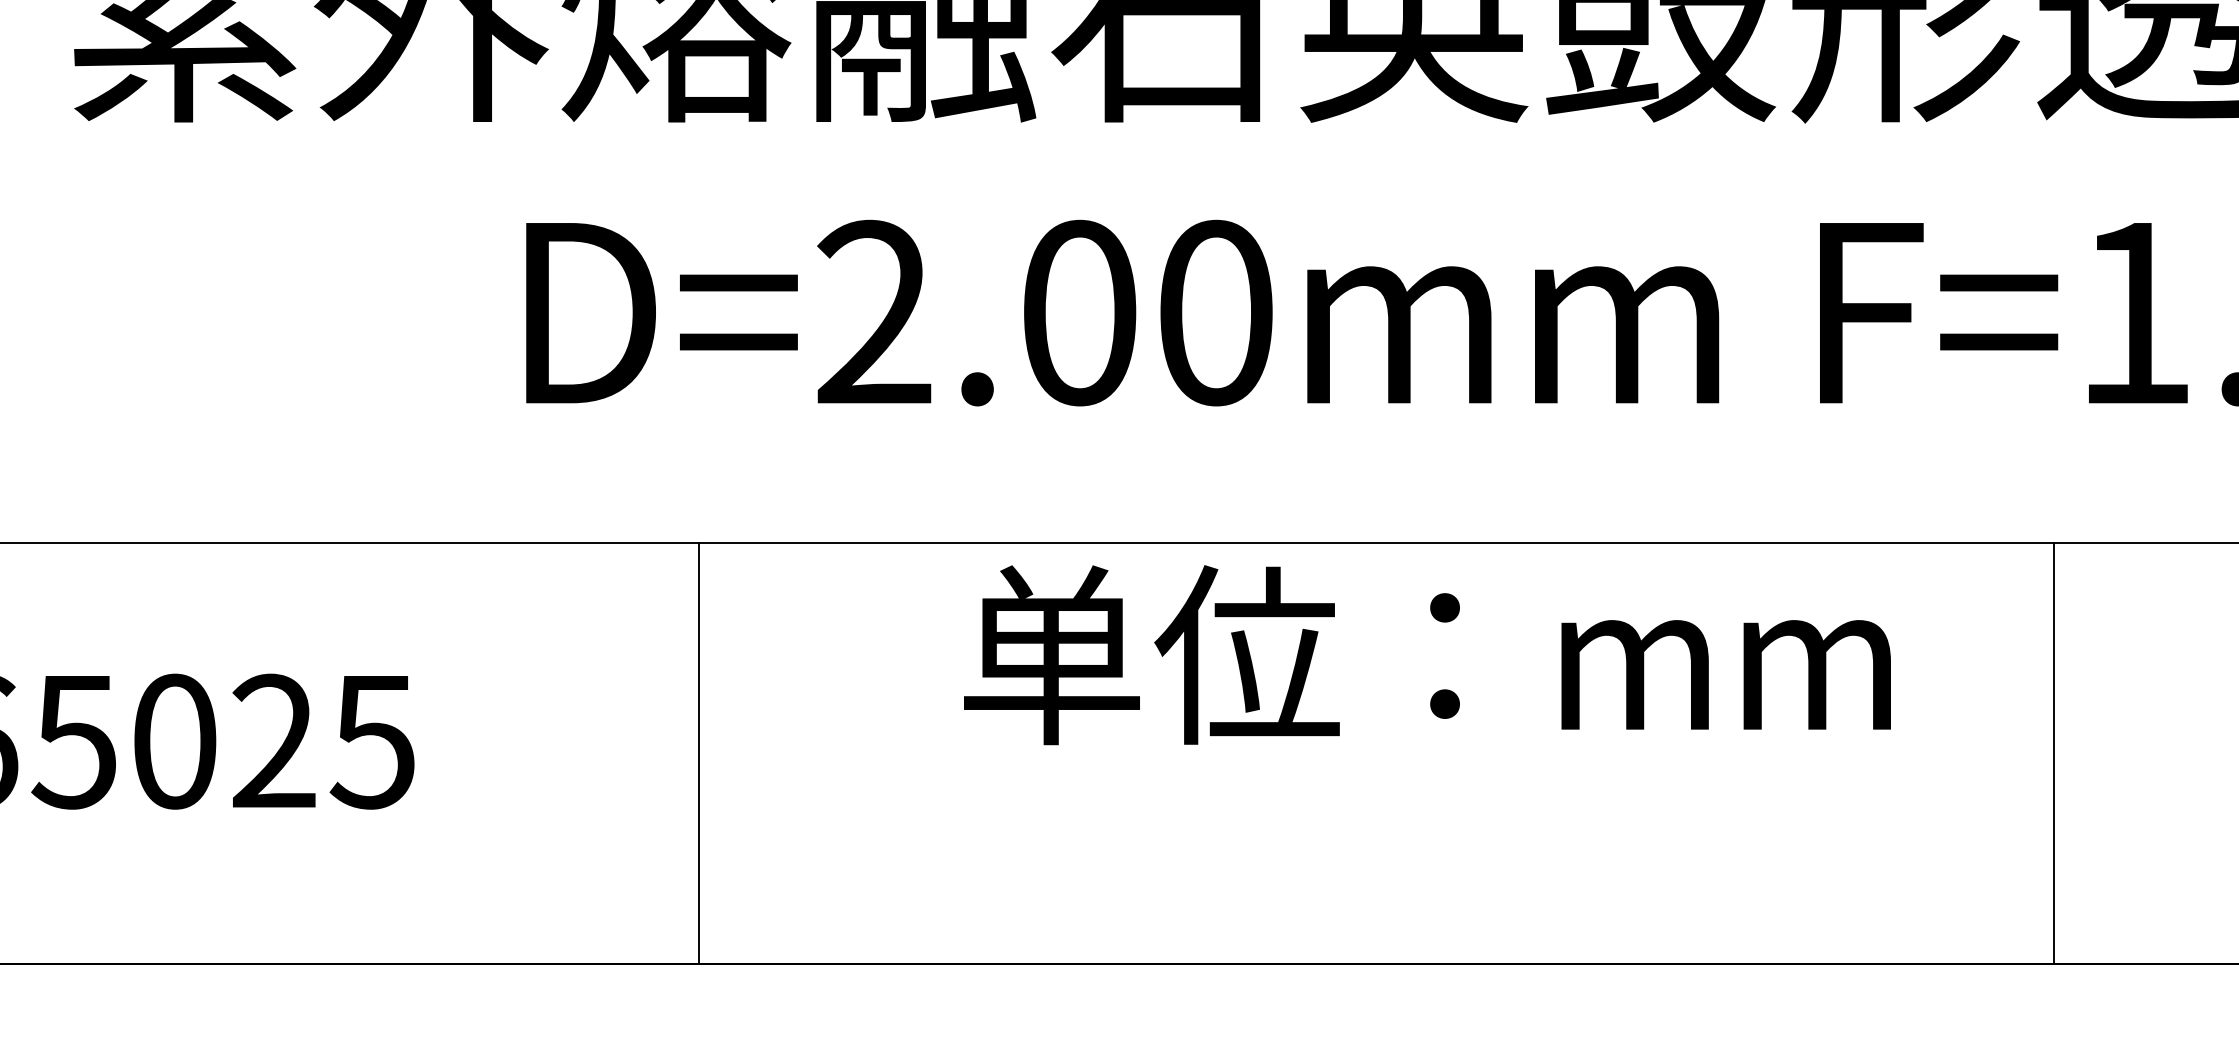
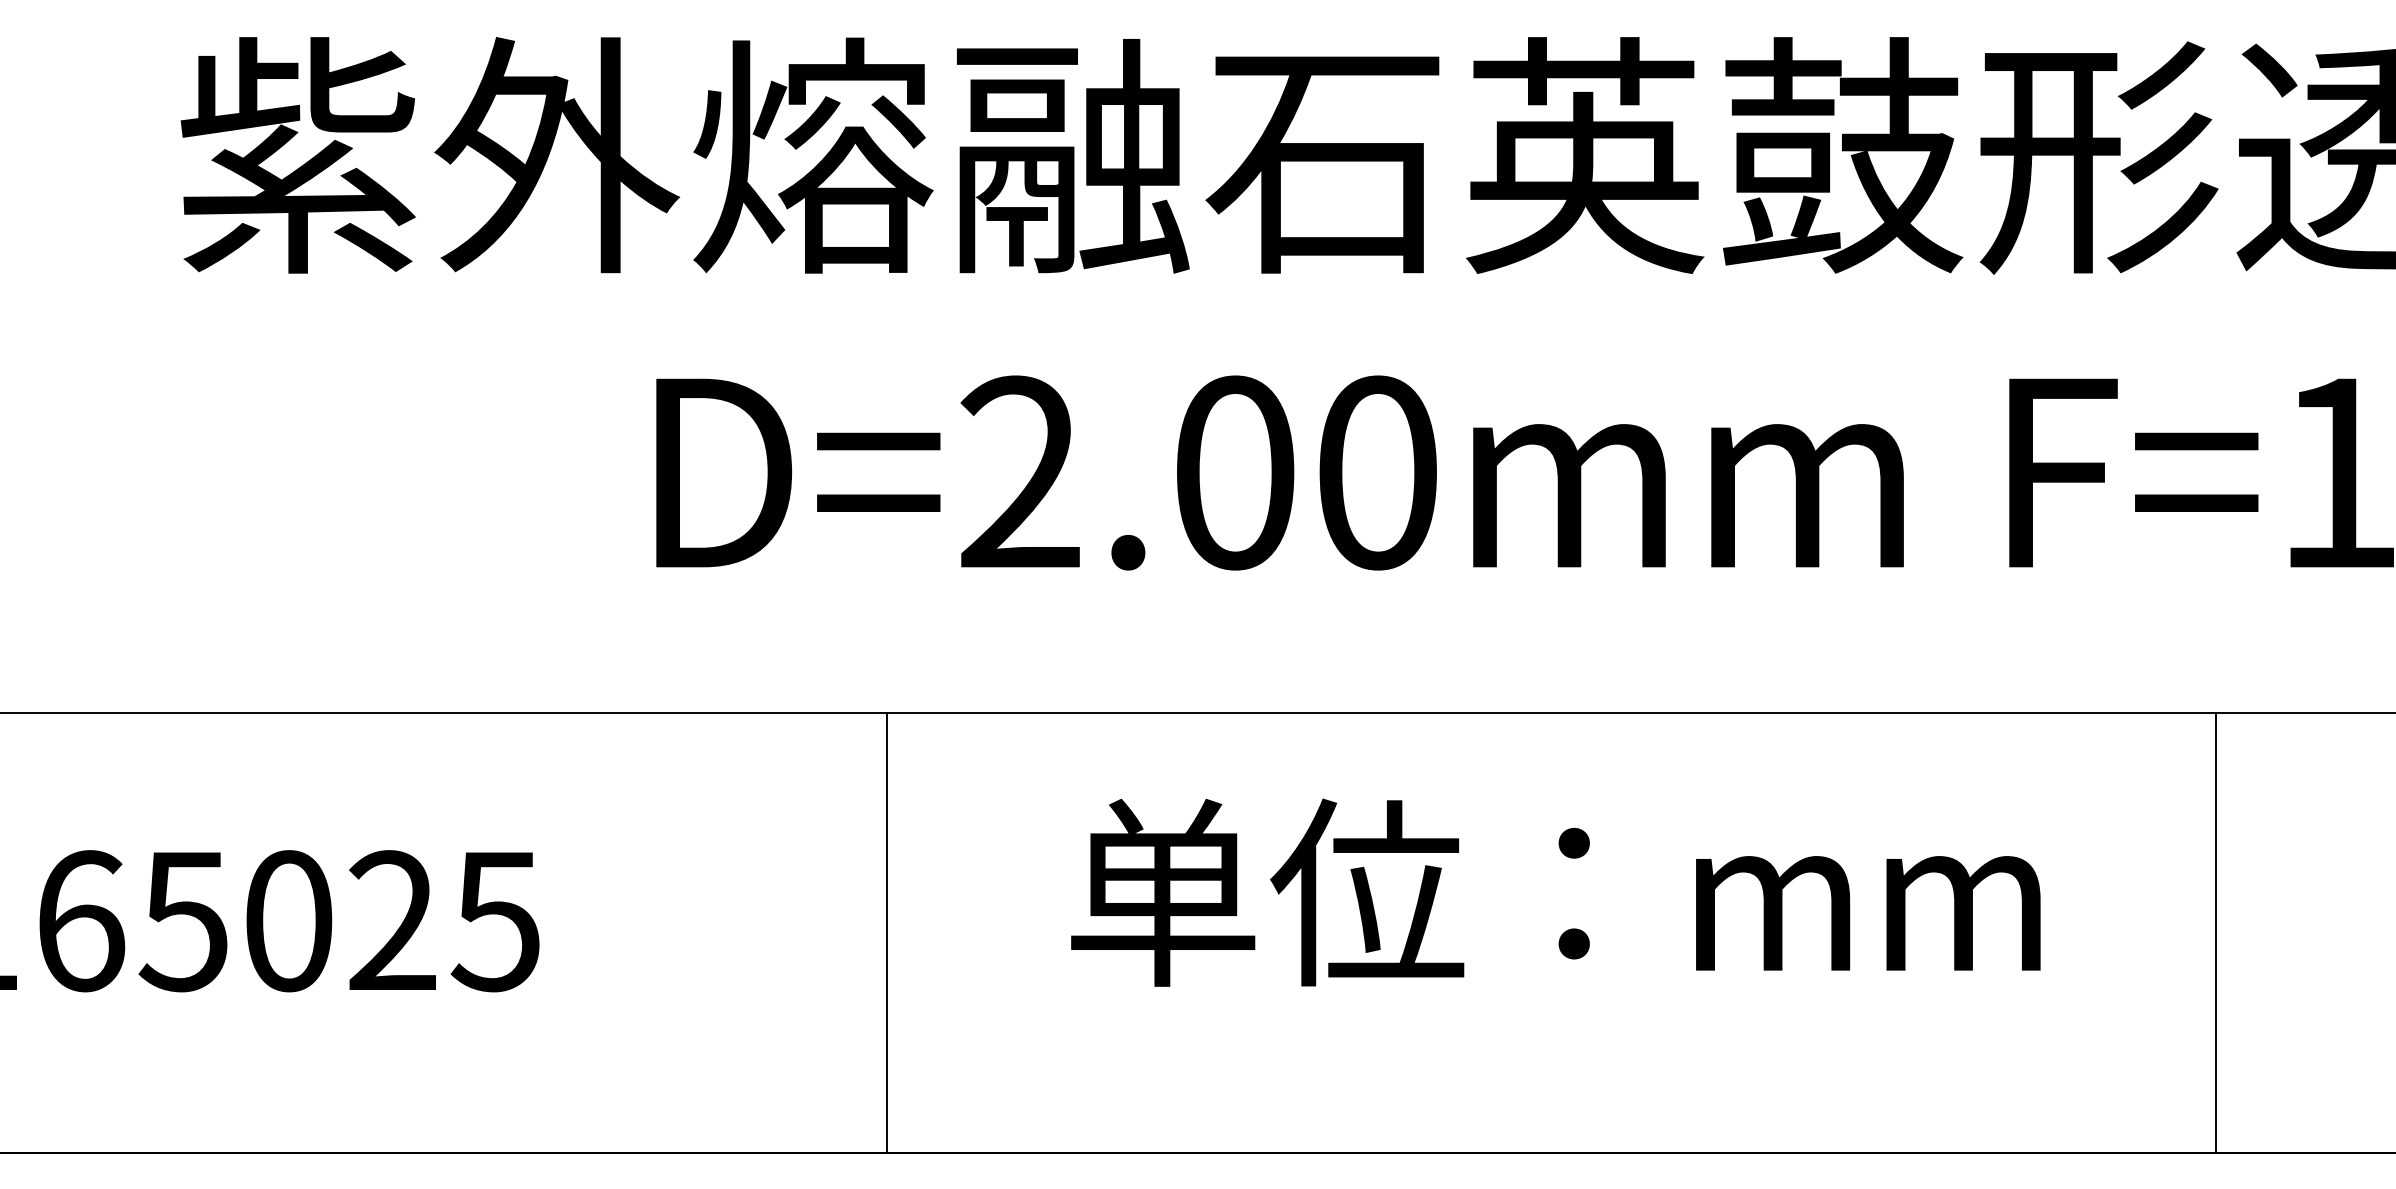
text: (1427, 654) -> (1555, 892), moved
line: (698, 753) -> (886, 933), moved
line: (2053, 753) -> (2215, 933), moved

